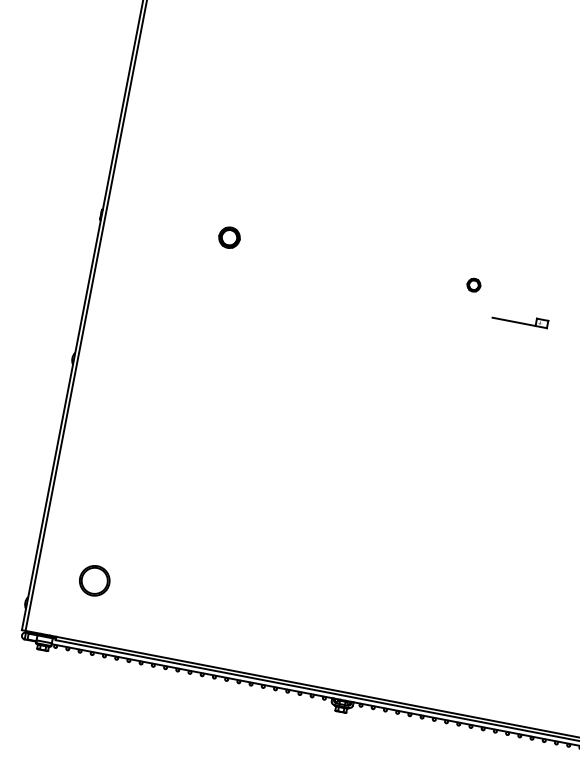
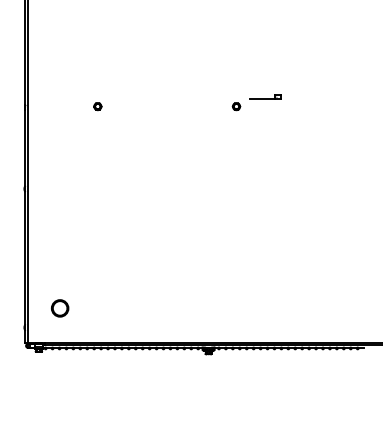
part: (229, 237) -> (97, 106), size x0.62
part: (520, 317) -> (265, 96), moved

